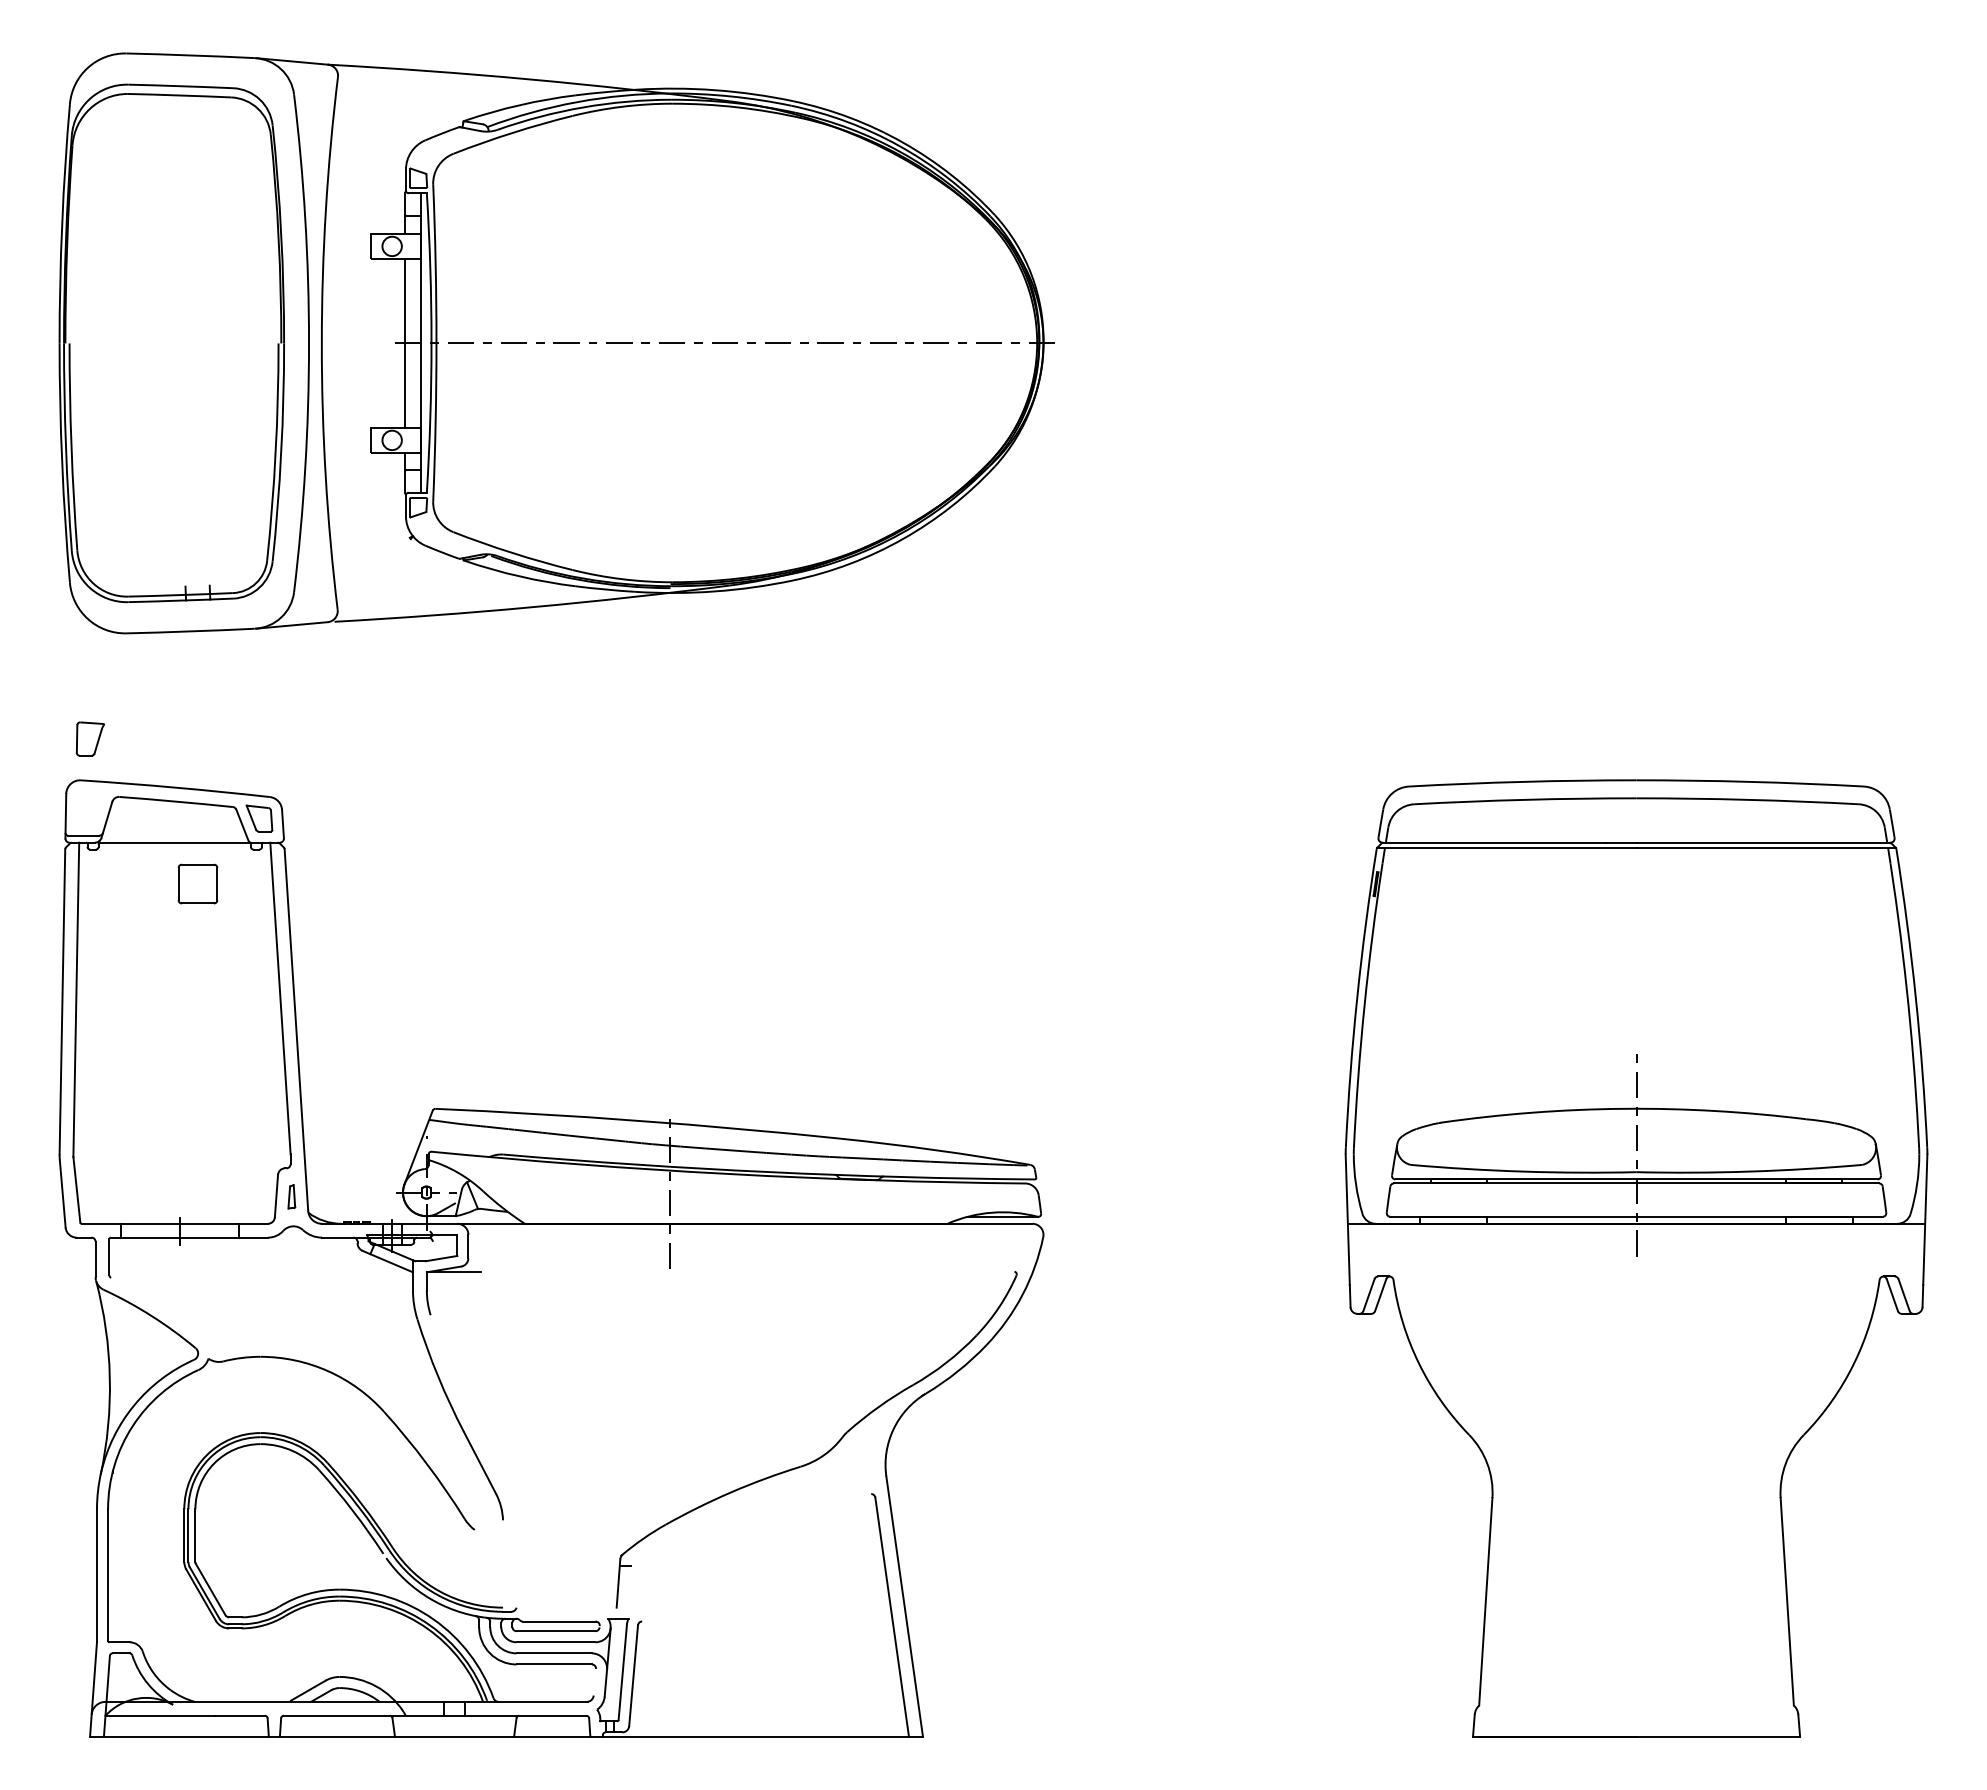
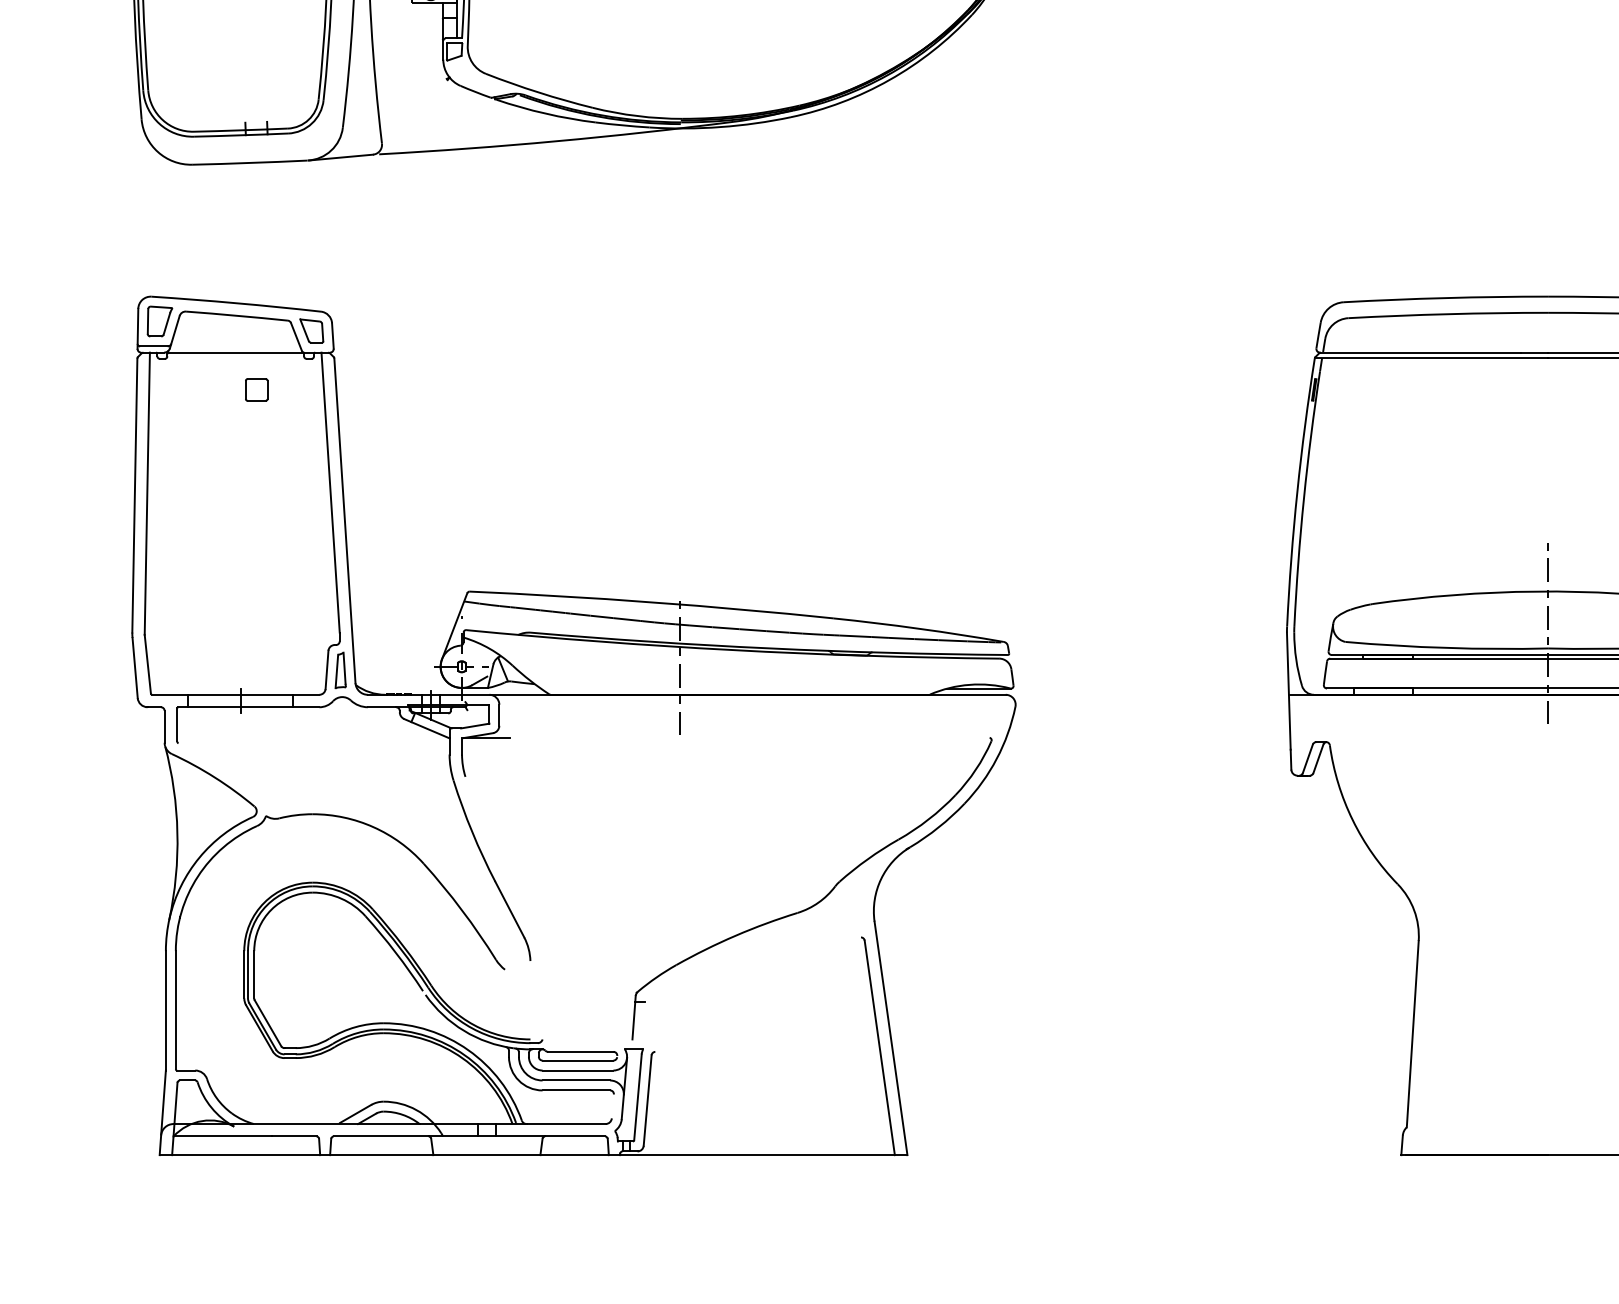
part: (90, 738) -> (160, 321), moved
part: (198, 884) -> (257, 390), size x0.62
part: (291, 1196) -> (340, 670), size x1.67

